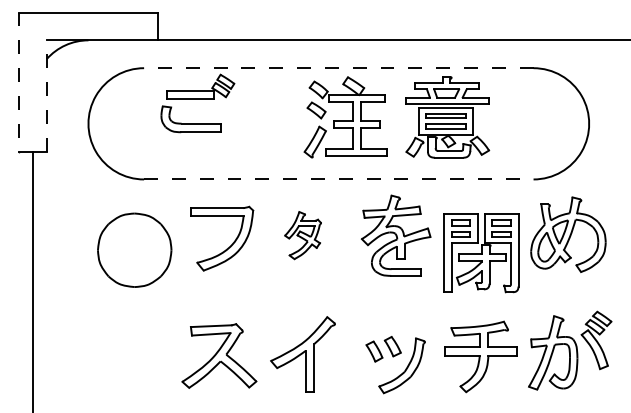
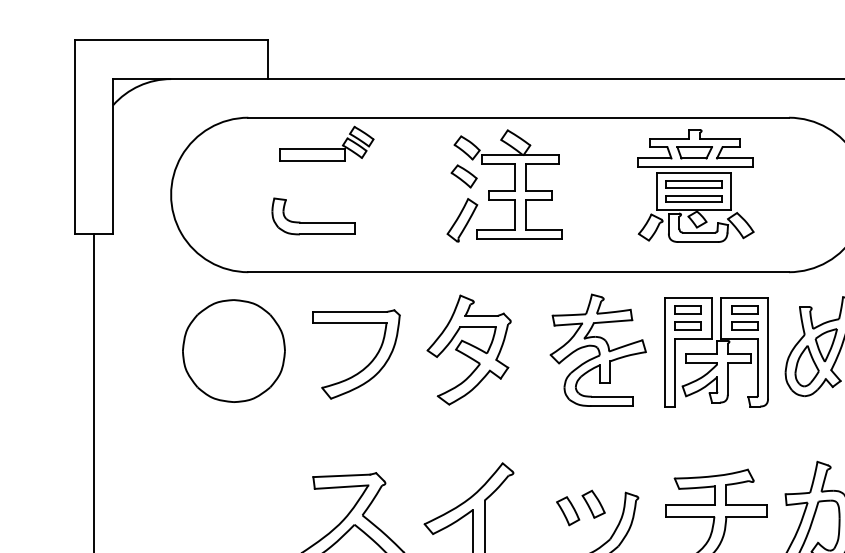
line: (338, 68) -> (518, 118), dashed -> solid
line: (18, 82) -> (73, 137), dashed -> solid
line: (46, 96) -> (112, 157), dashed -> solid
part: (345, 117) -> (504, 186), moved
part: (447, 117) -> (695, 186), moved
part: (190, 119) -> (312, 216), moved
line: (338, 179) -> (518, 272), dashed -> solid
part: (302, 235) -> (468, 349), size x1.67
part: (134, 249) -> (233, 349), moved
part: (481, 253) -> (716, 352), moved

